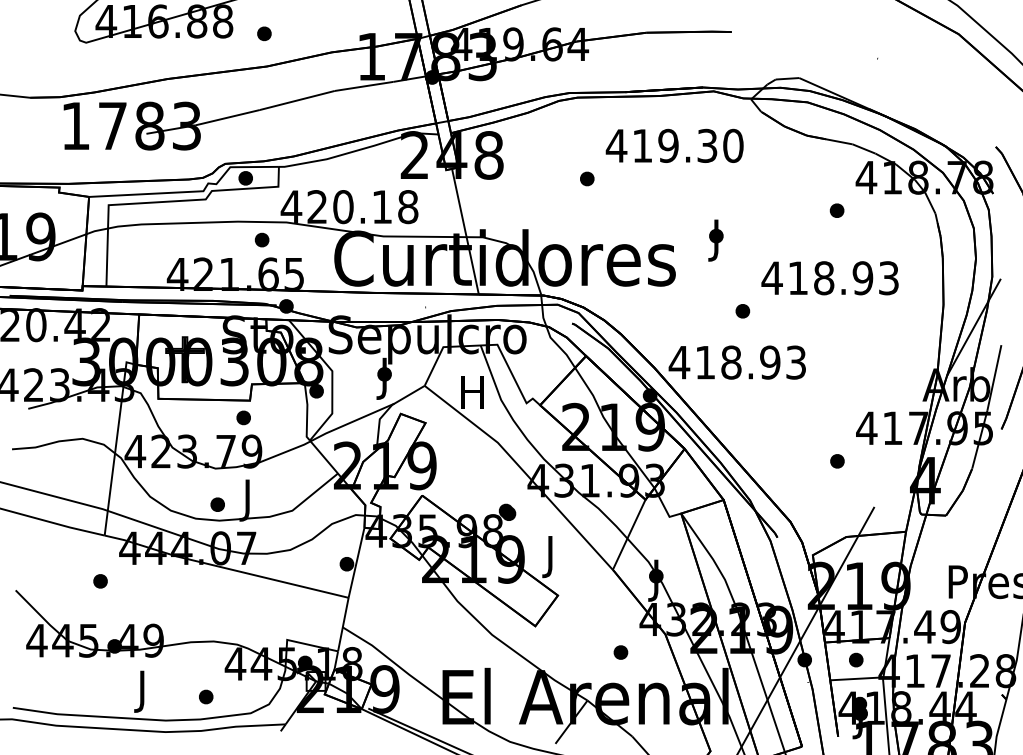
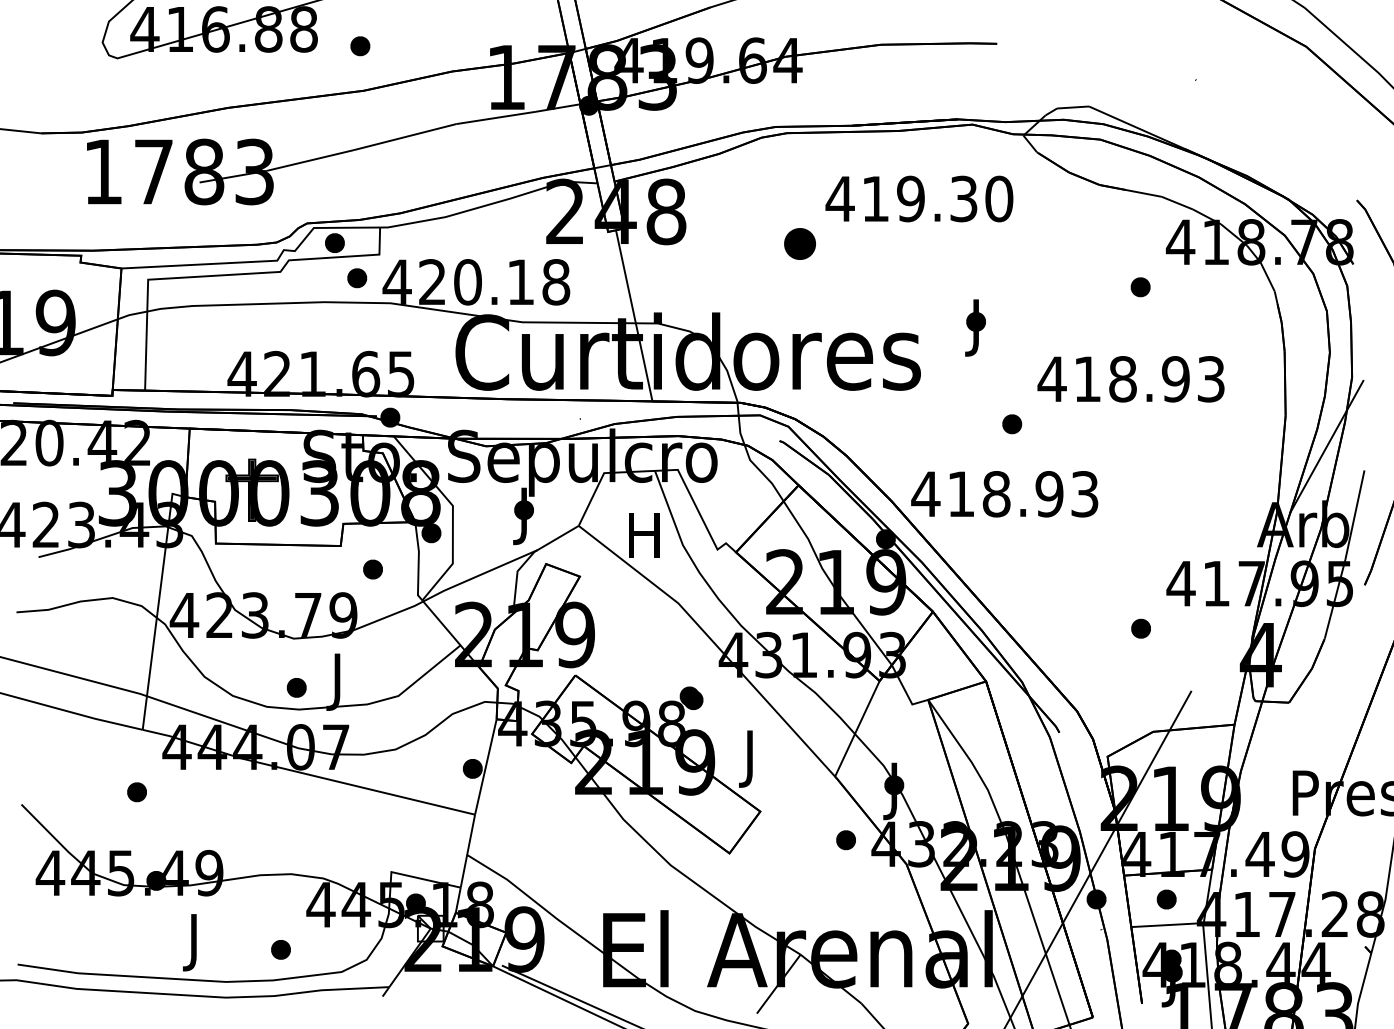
part: (587, 178) -> (800, 243), size x1.6
part: (261, 239) -> (356, 277), moved
part: (243, 417) -> (372, 569), moved
part: (620, 652) -> (845, 840), moved

